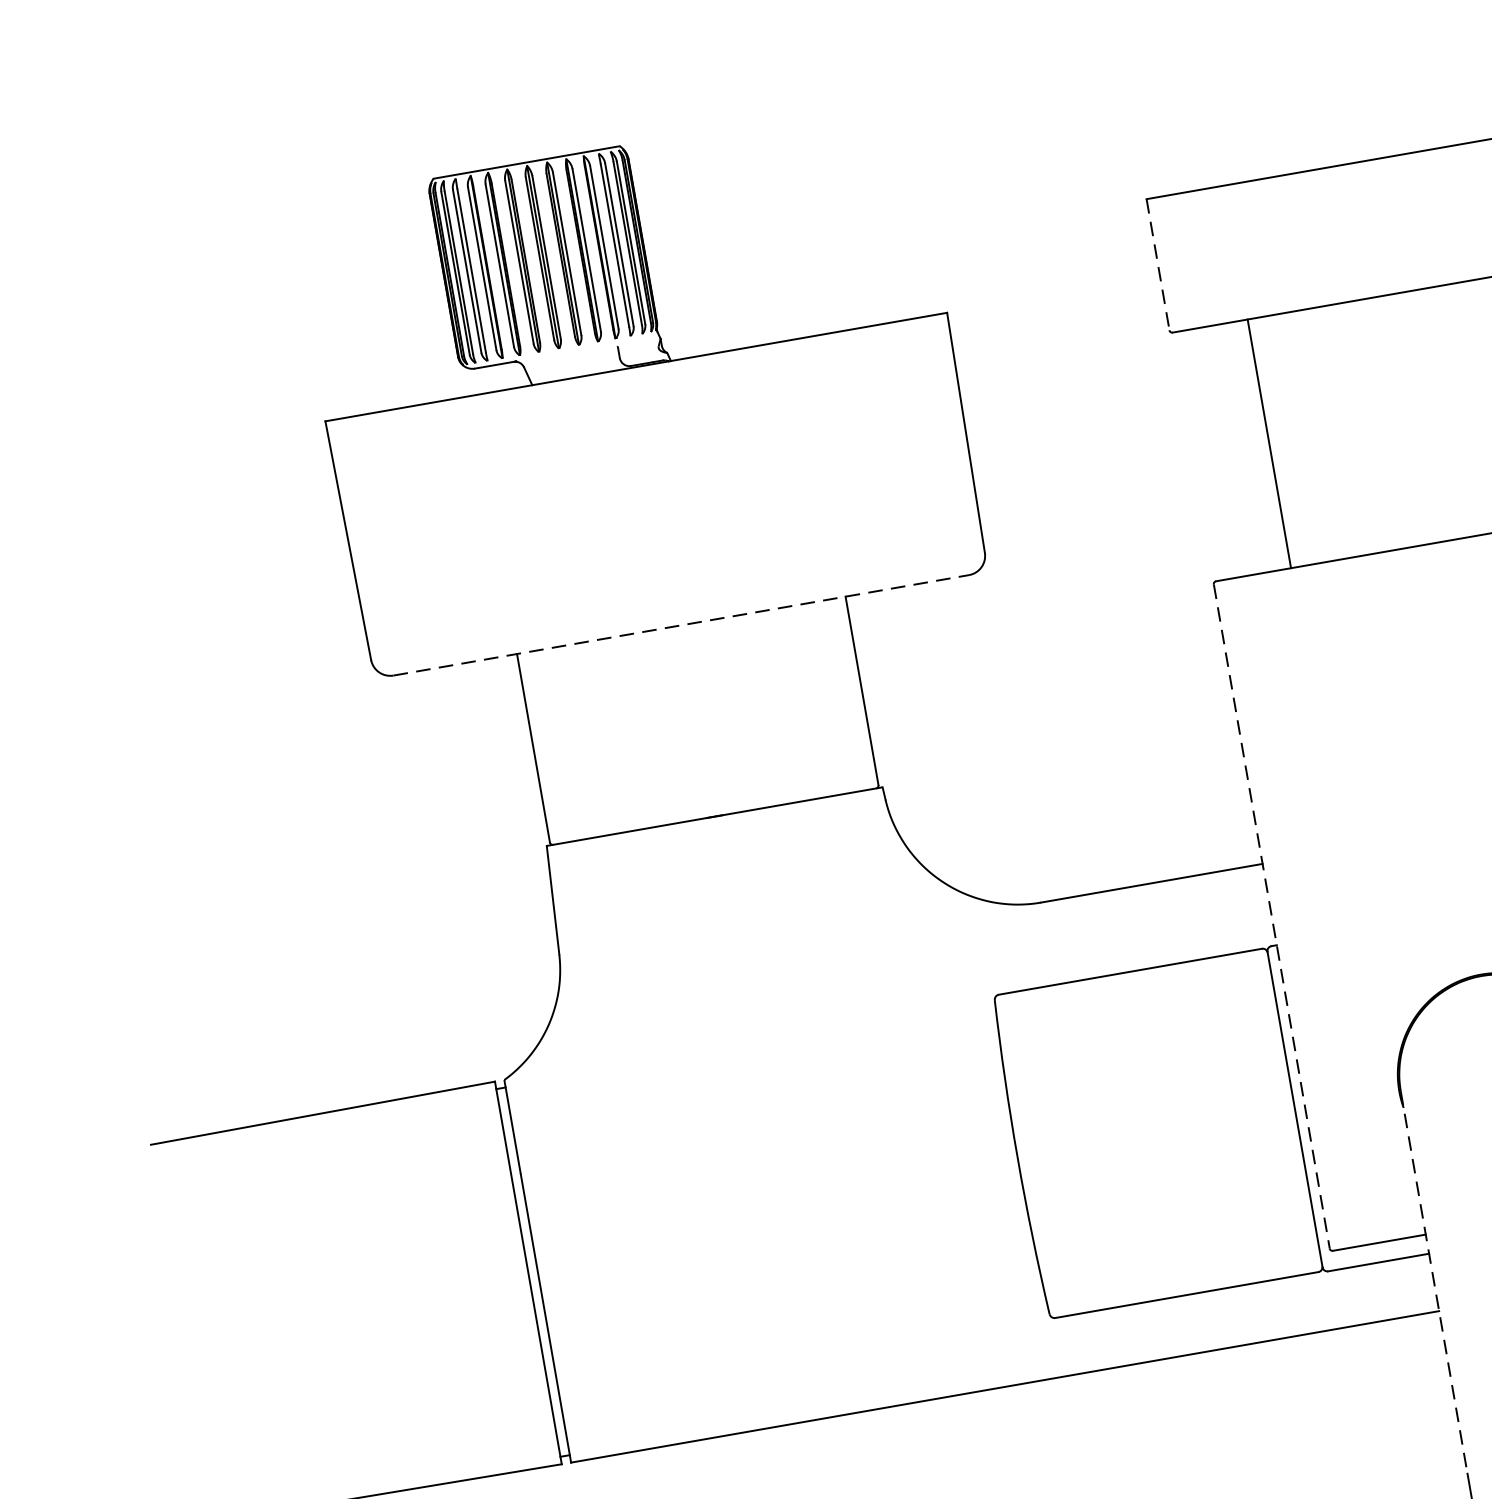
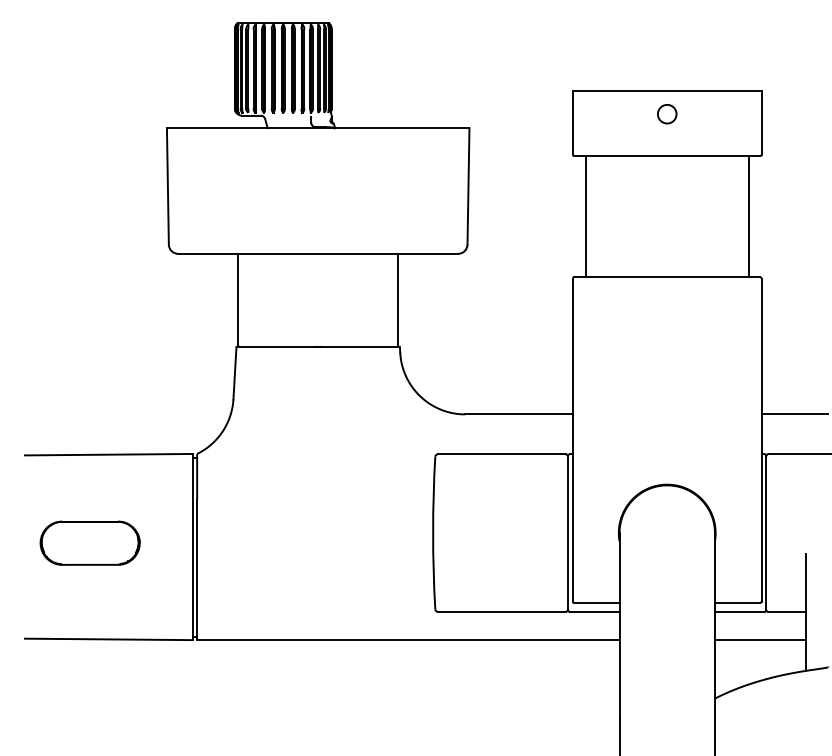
part: (1349, 213) -> (667, 114), added
line: (1158, 263) -> (573, 122), dashed -> solid
line: (1268, 443) -> (585, 216), moved
line: (681, 624) -> (318, 253), dashed -> solid
line: (1272, 917) -> (573, 440), dashed -> solid
line: (1434, 1283) -> (619, 626), dashed -> solid
part: (314, 1300) -> (89, 542), added

